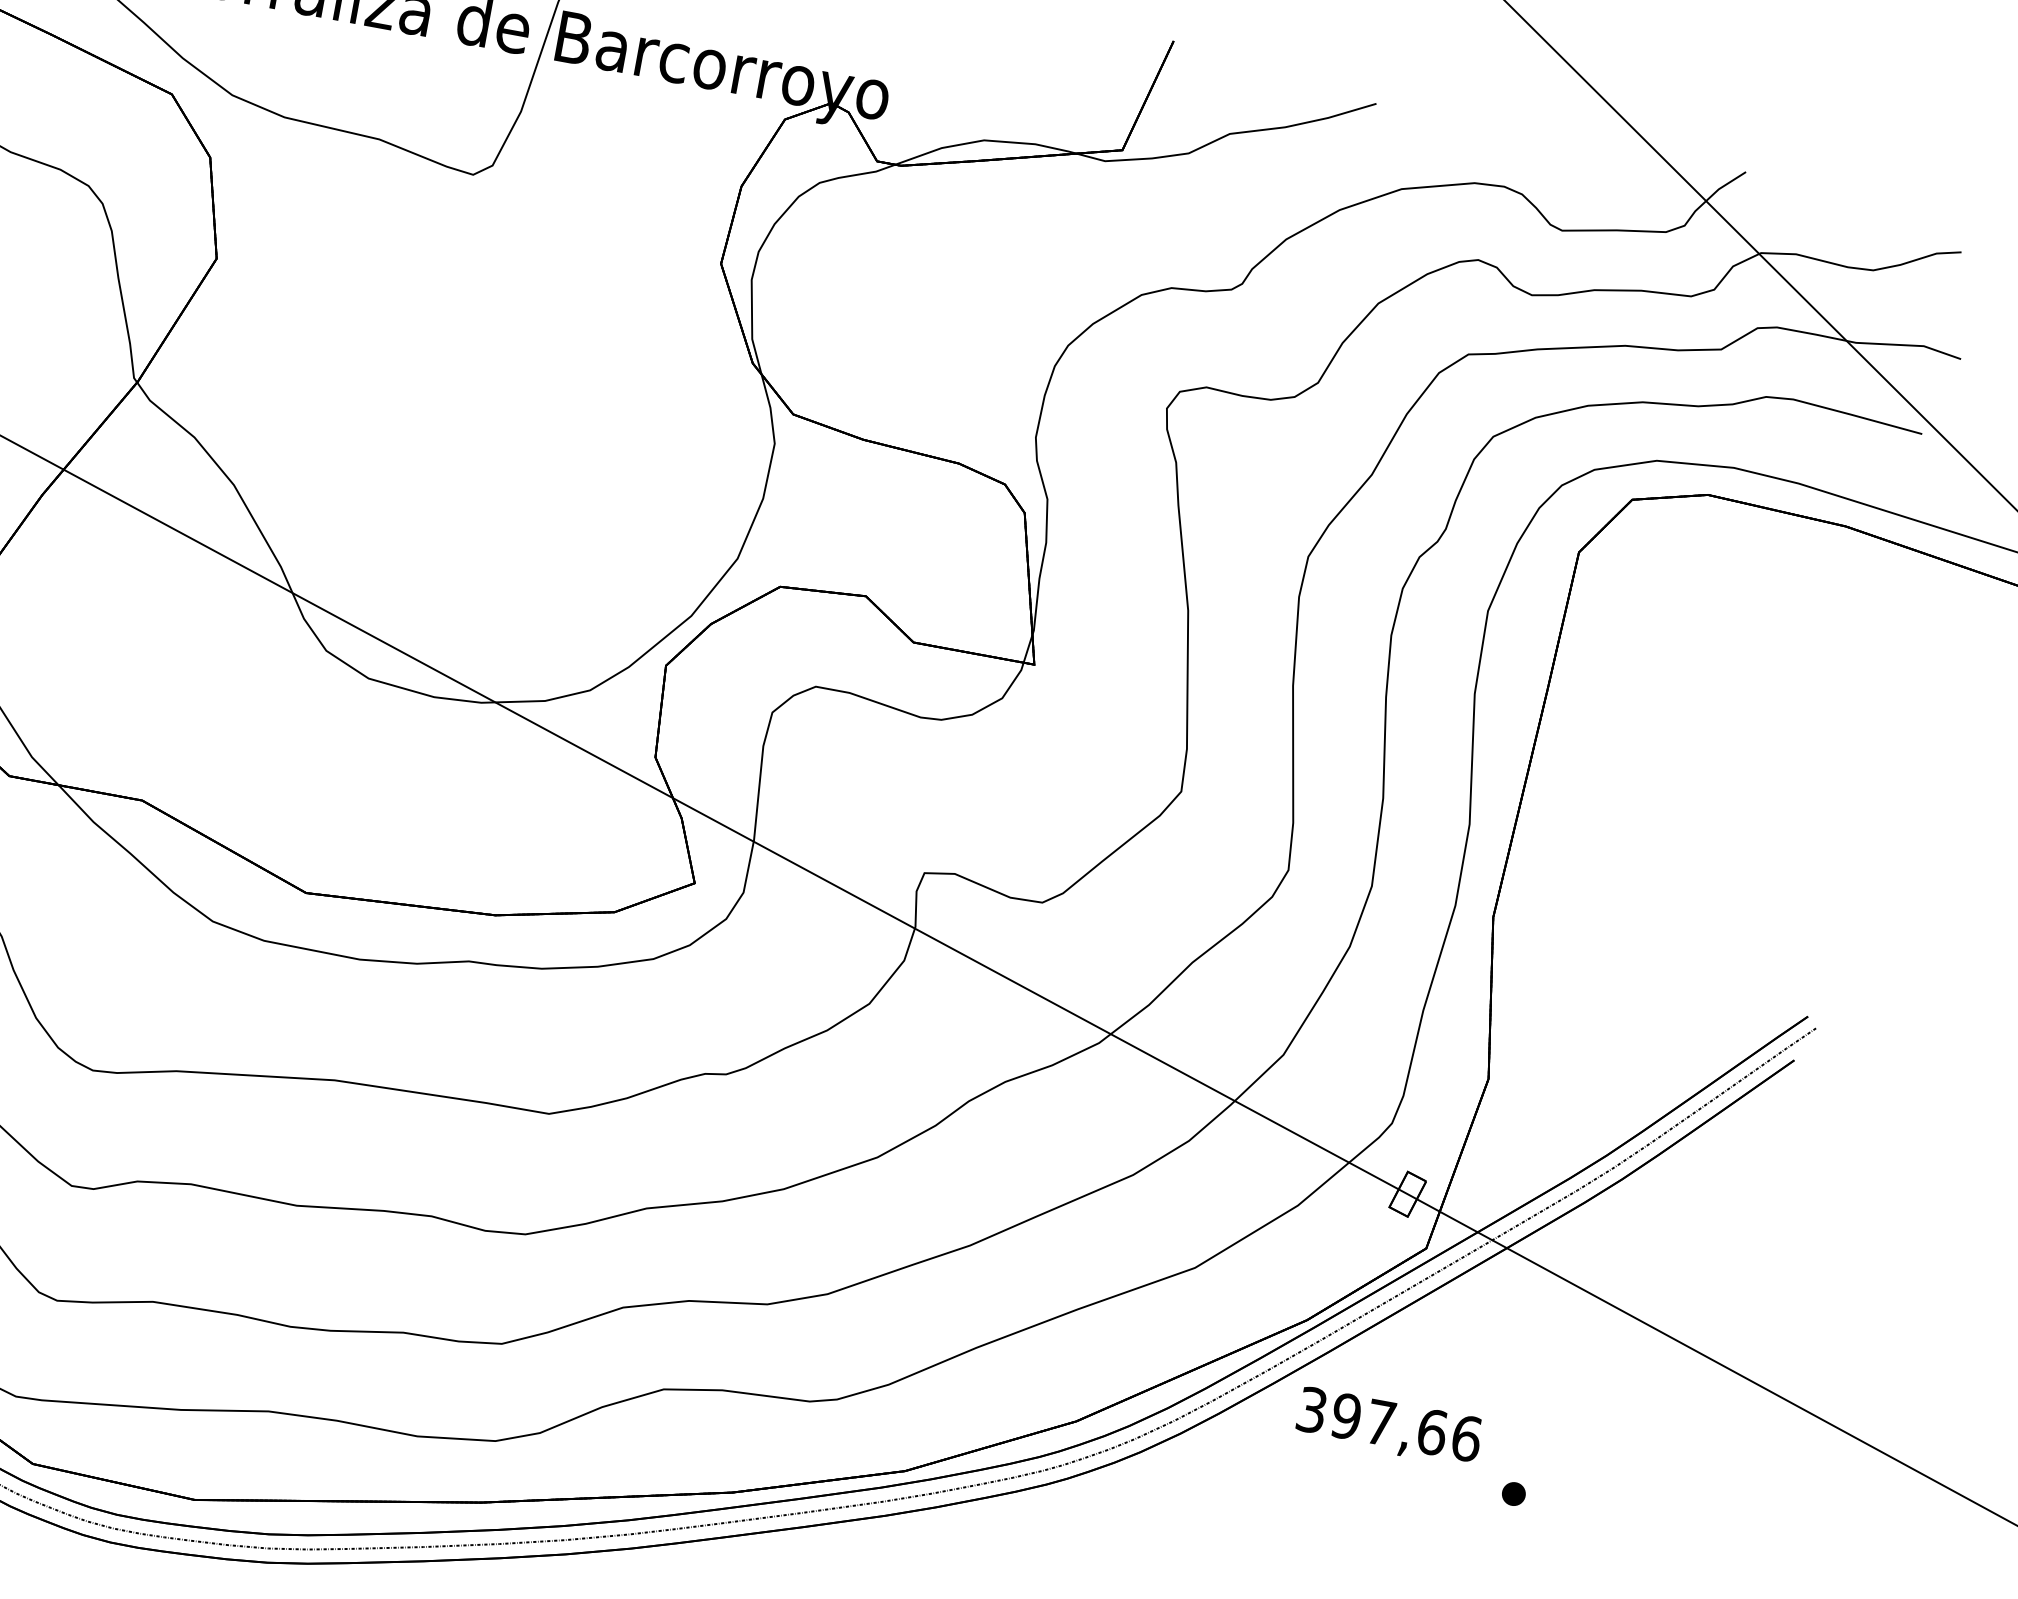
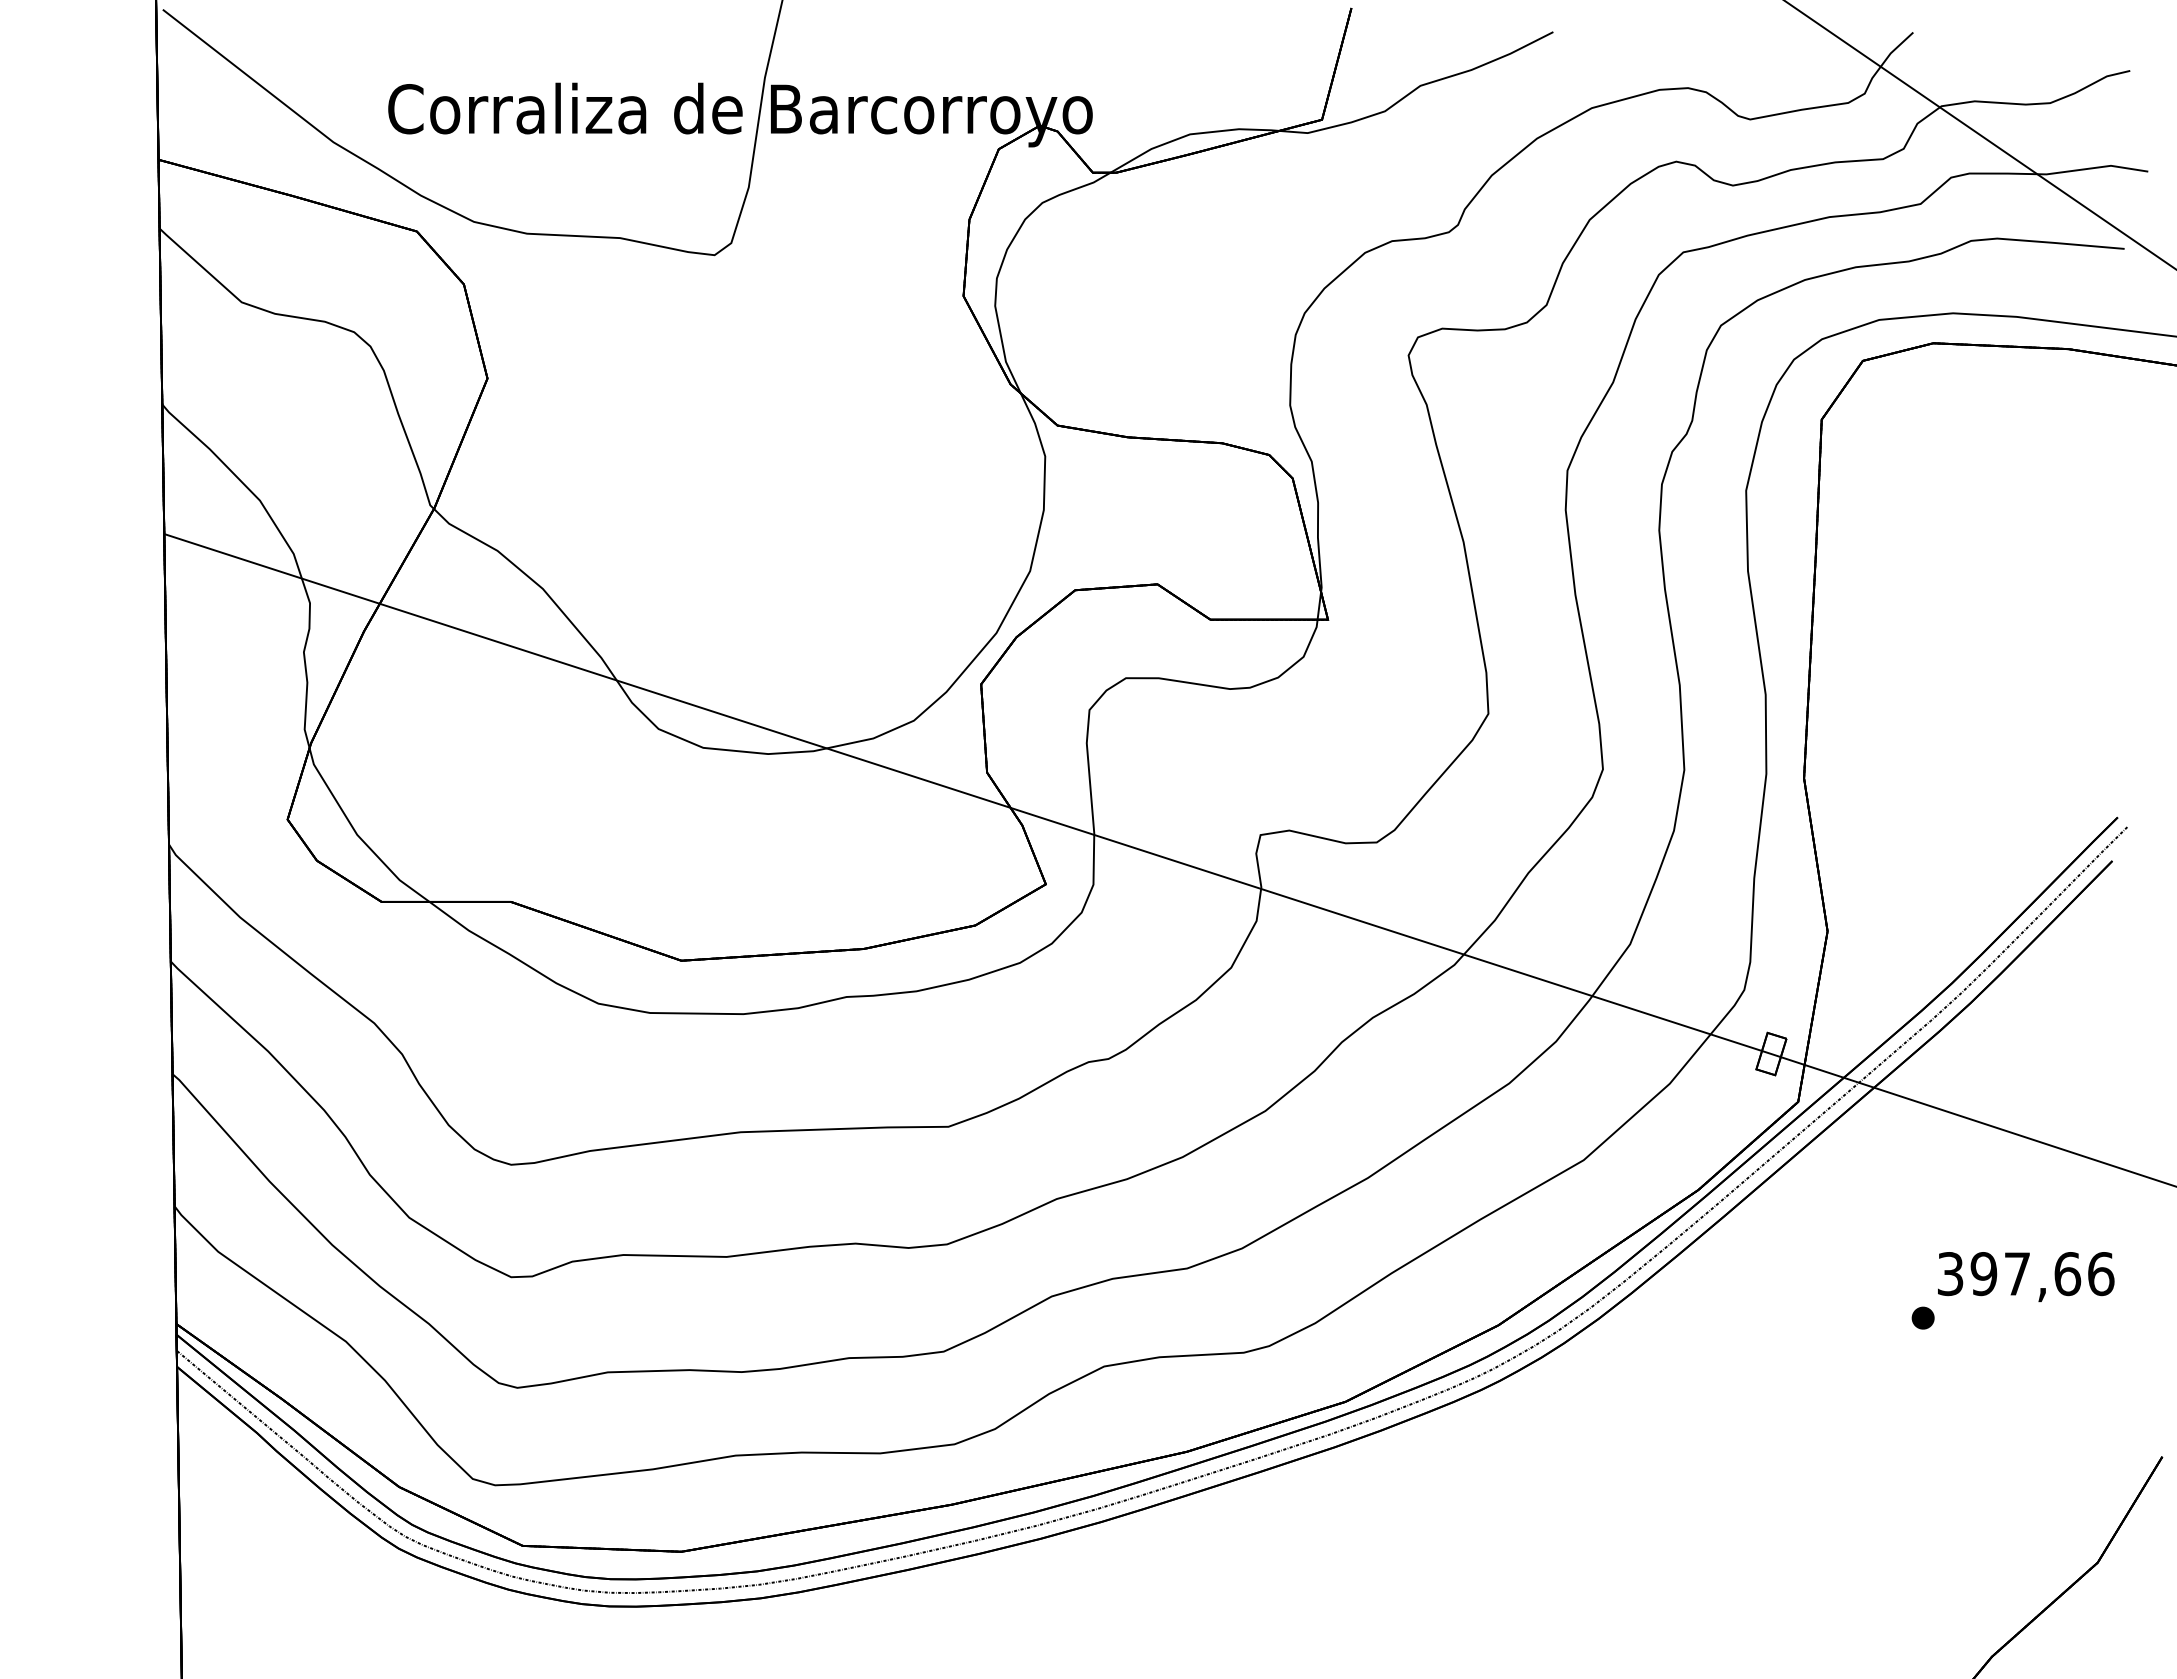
text: (1389, 1428) -> (2026, 1277), moved

